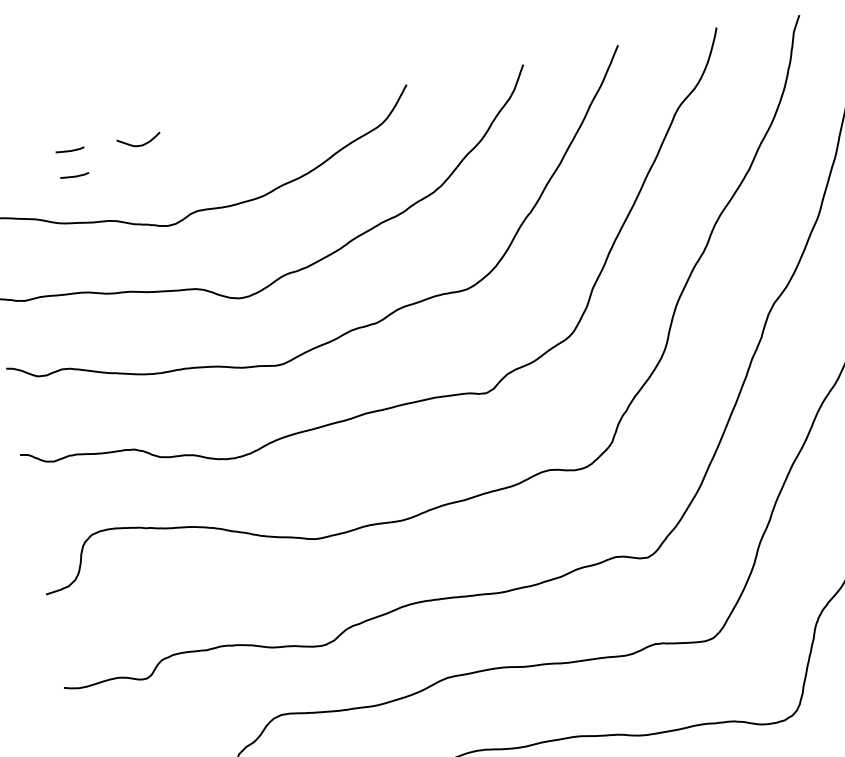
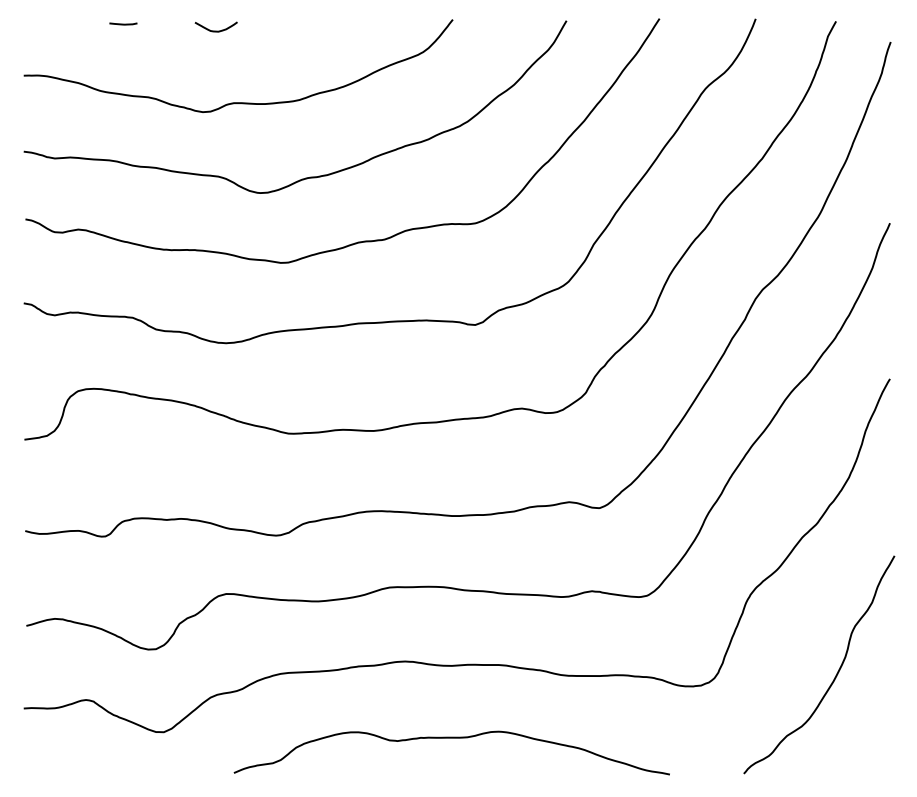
curve: (138, 144) -> (215, 30), moved
line: (74, 175) -> (123, 48), removed

